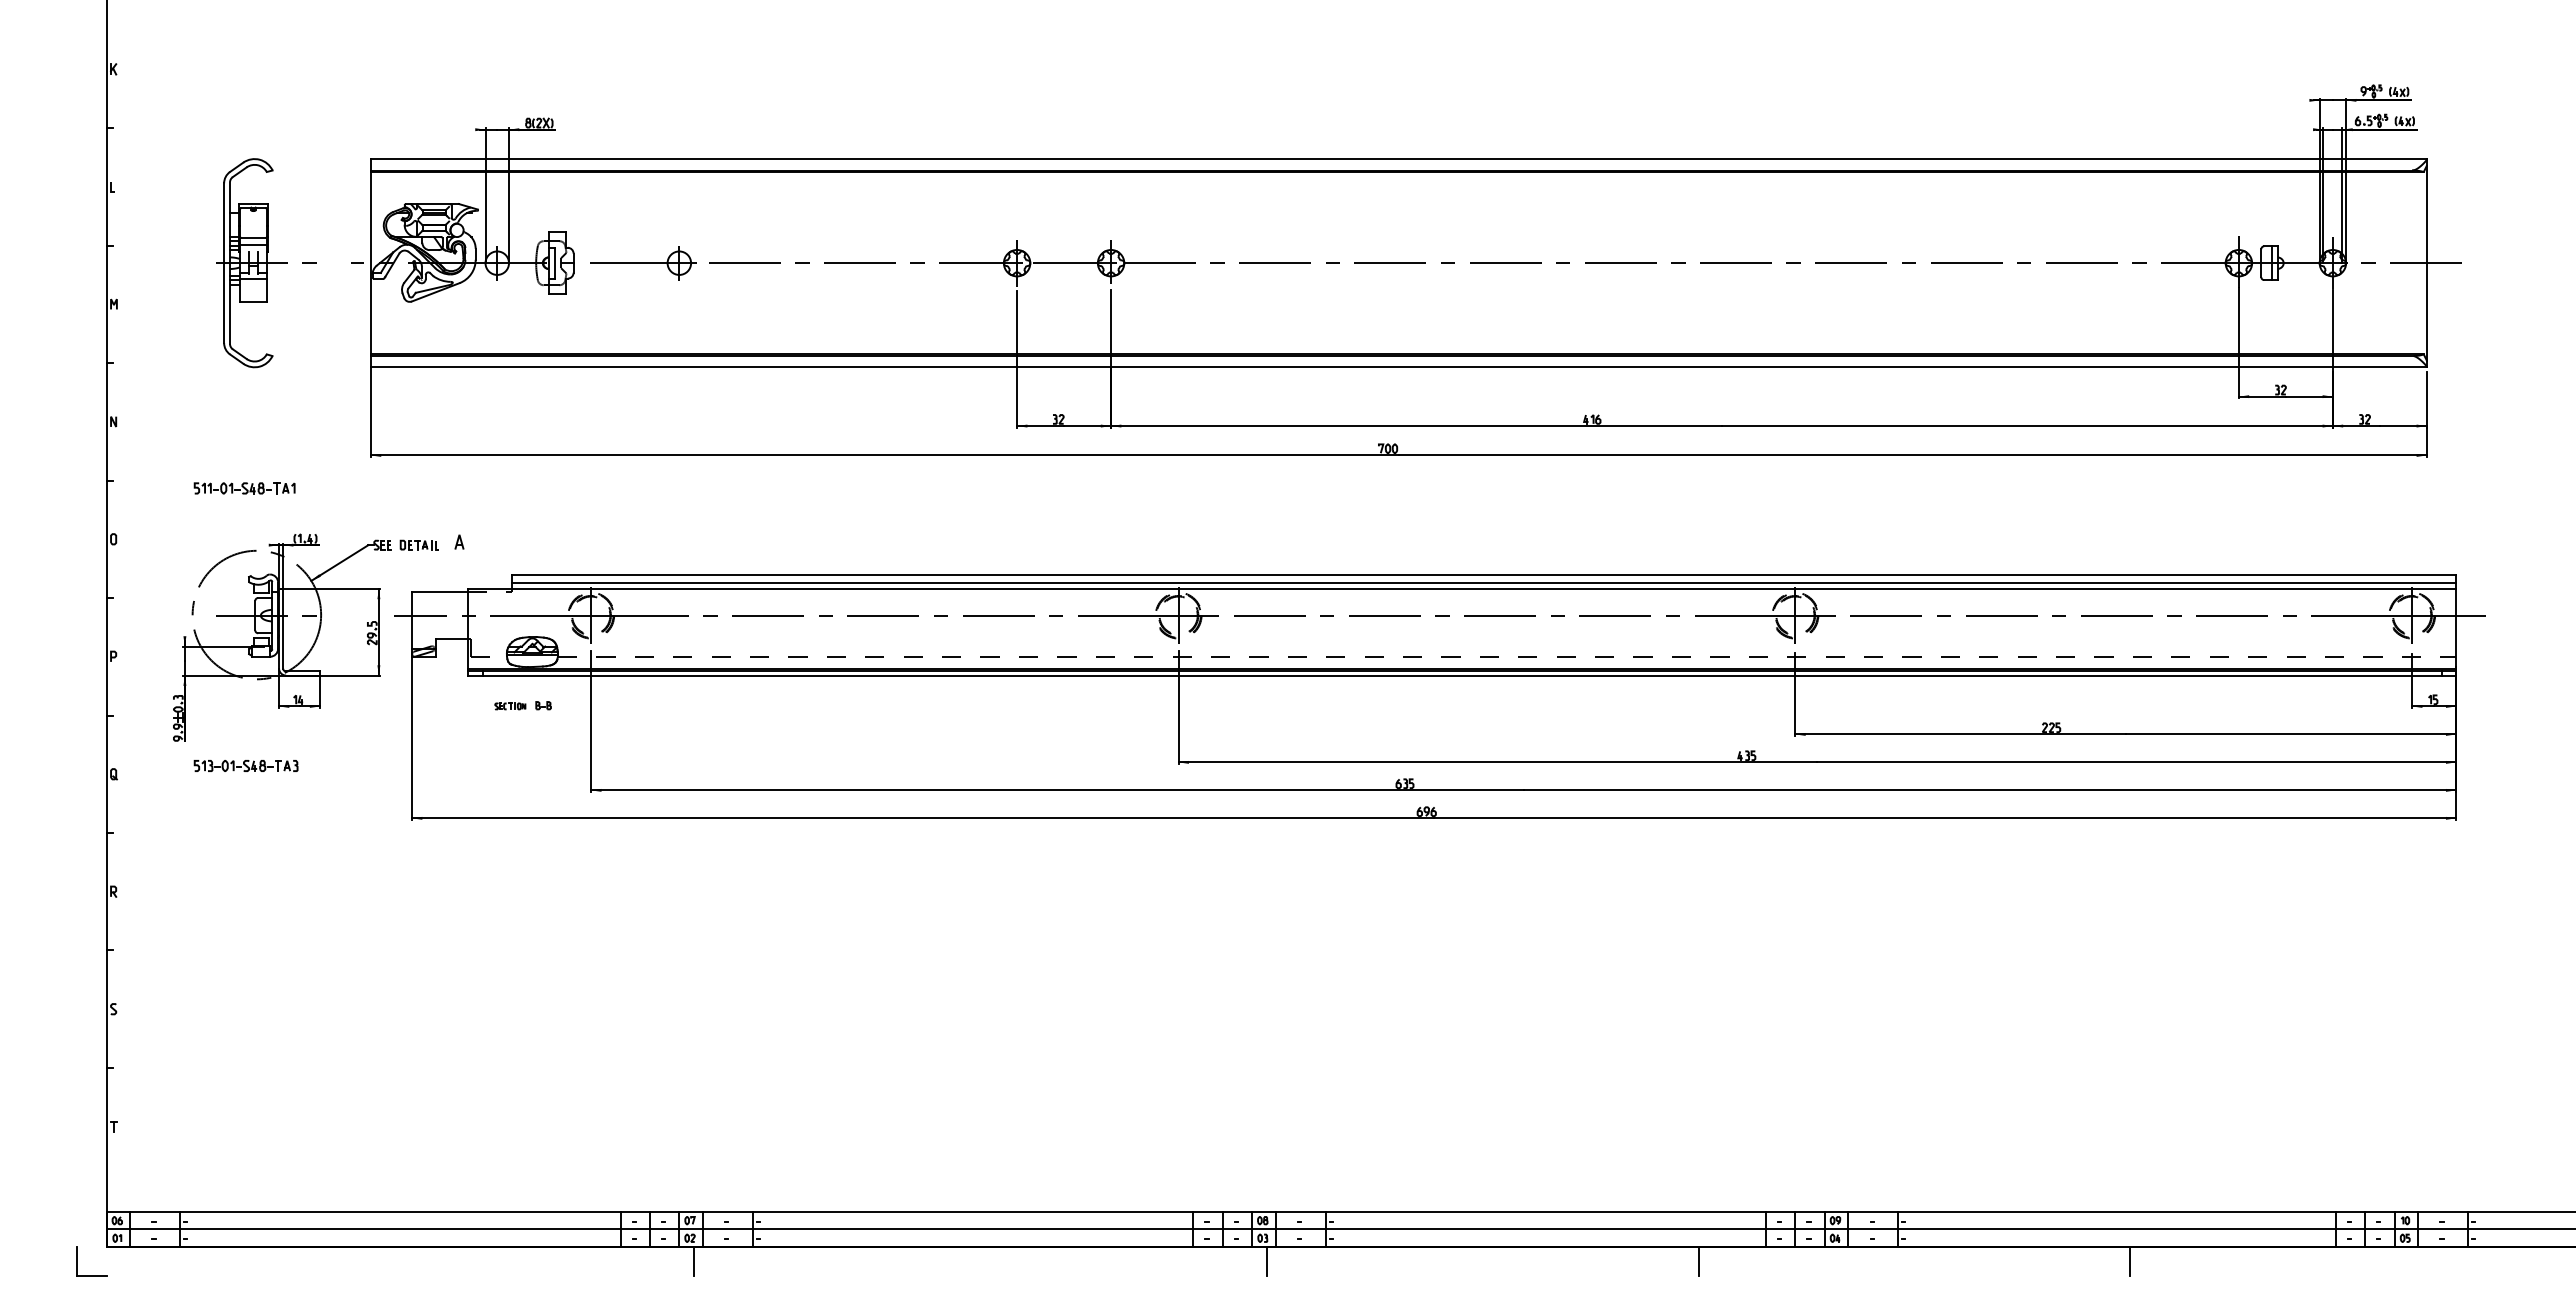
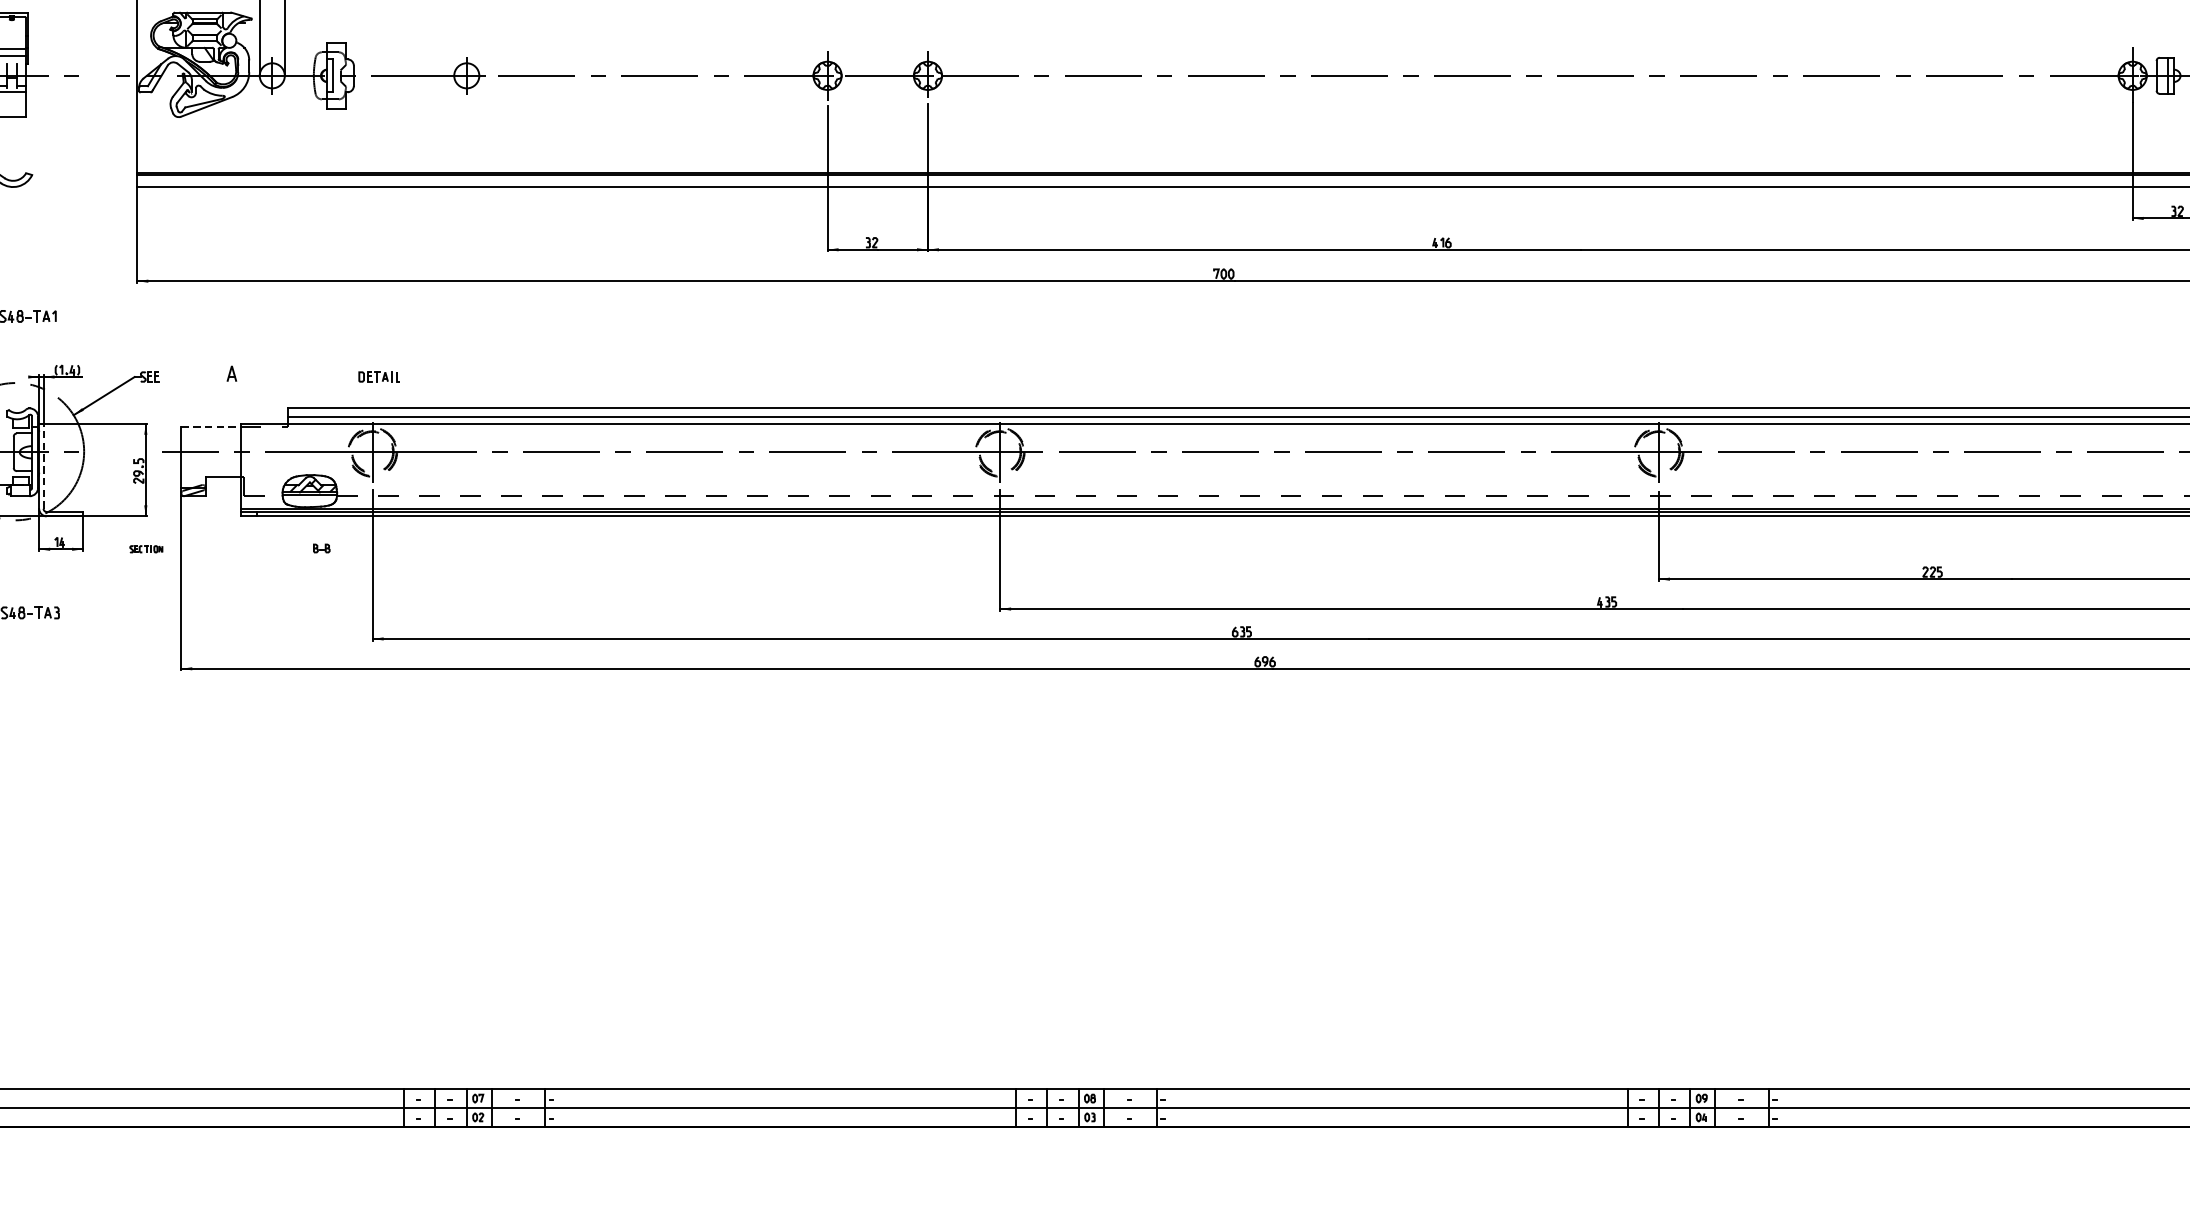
part: (418, 544) -> (378, 376), moved
line: (439, 592) -> (210, 427), solid -> dashed
line: (283, 628) -> (43, 466), solid -> dashed
part: (510, 706) -> (146, 549), moved
line: (694, 1261) -> (482, 1142), removed
line: (1266, 1261) -> (1093, 1142), removed
line: (1698, 1261) -> (1555, 1142), removed
line: (2130, 1261) -> (2016, 1142), removed

